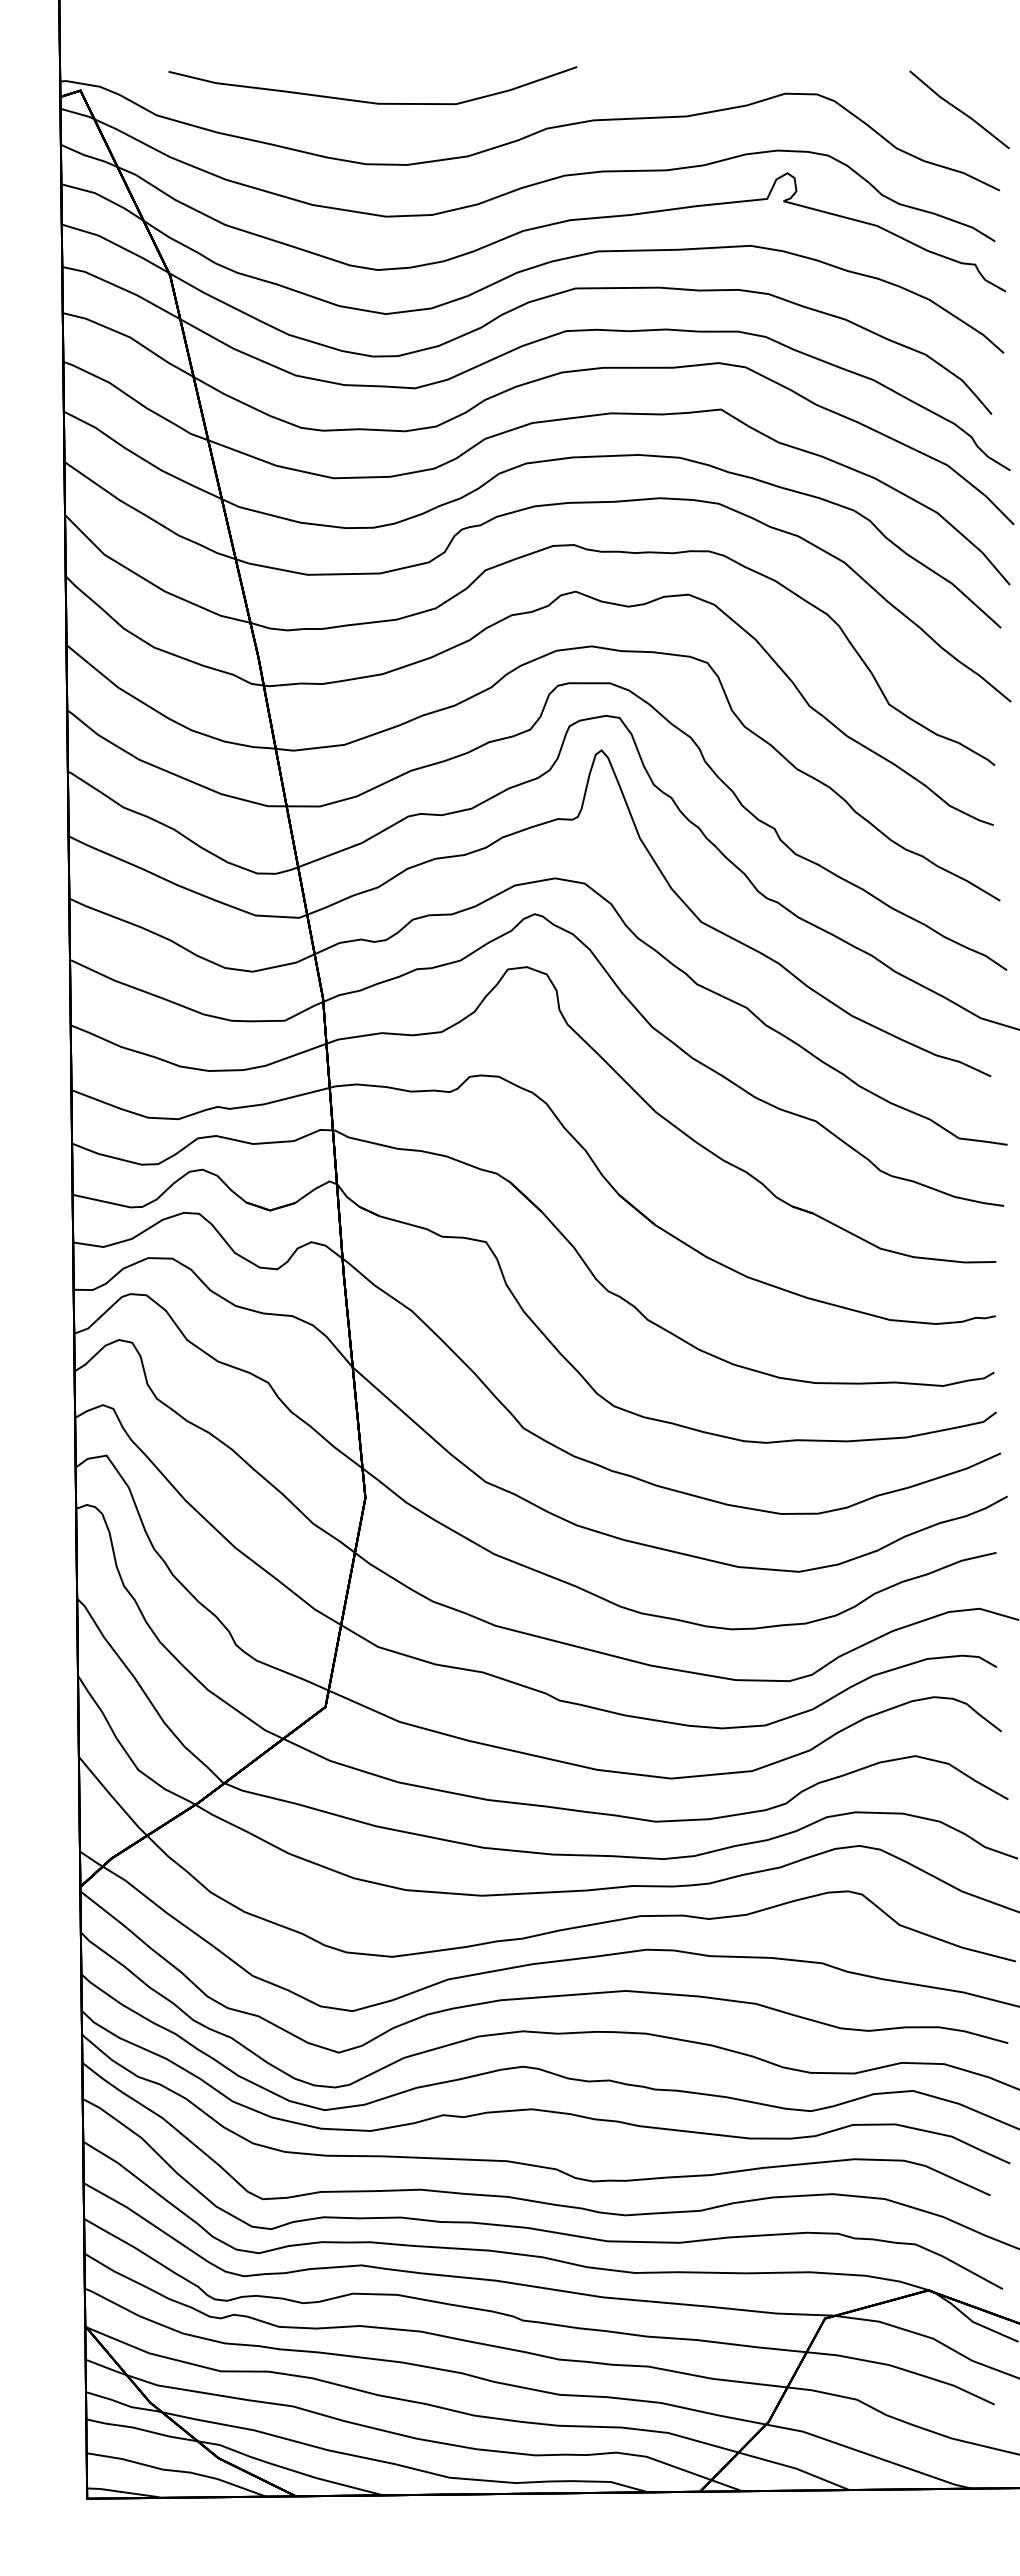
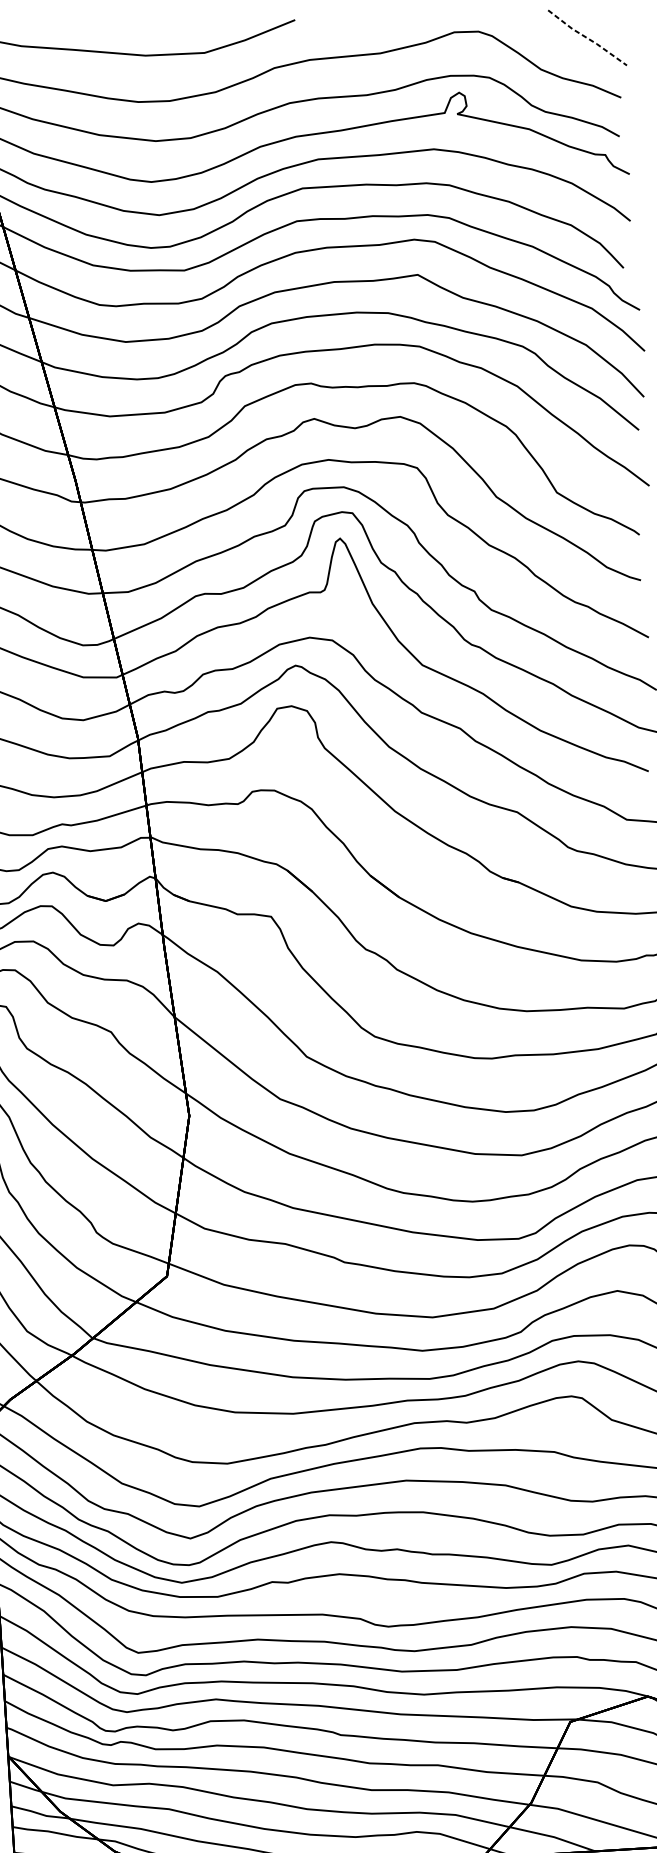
line: (959, 110) -> (587, 38), solid -> dashed

